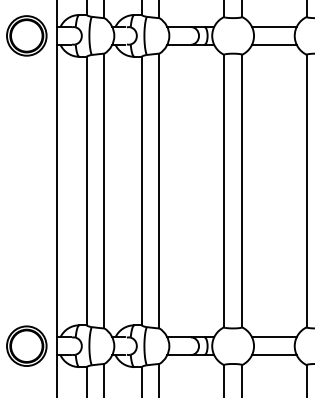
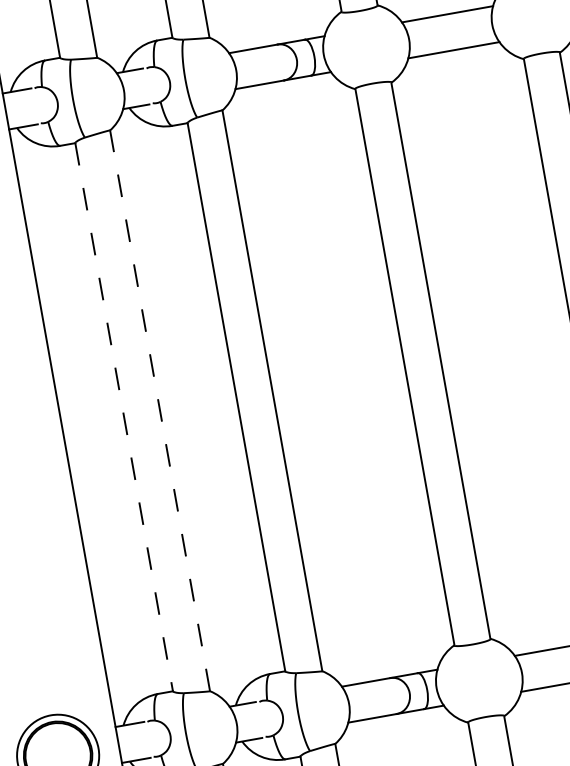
line: (104, 190) -> (160, 409), solid -> dashed
line: (86, 191) -> (123, 418), solid -> dashed

